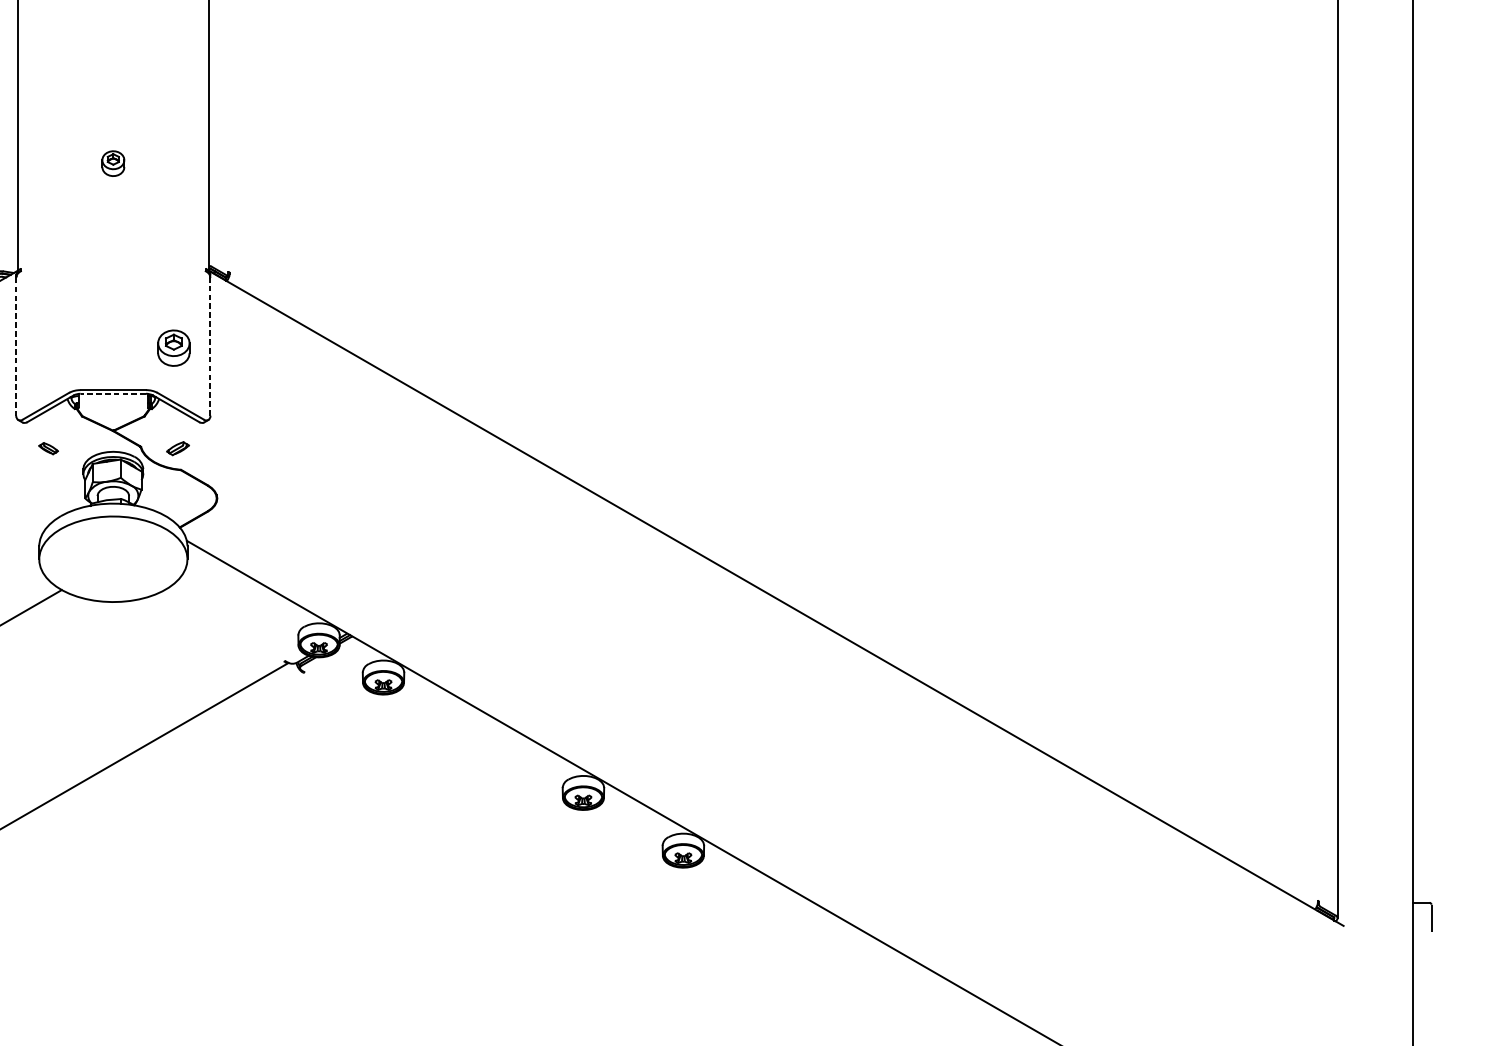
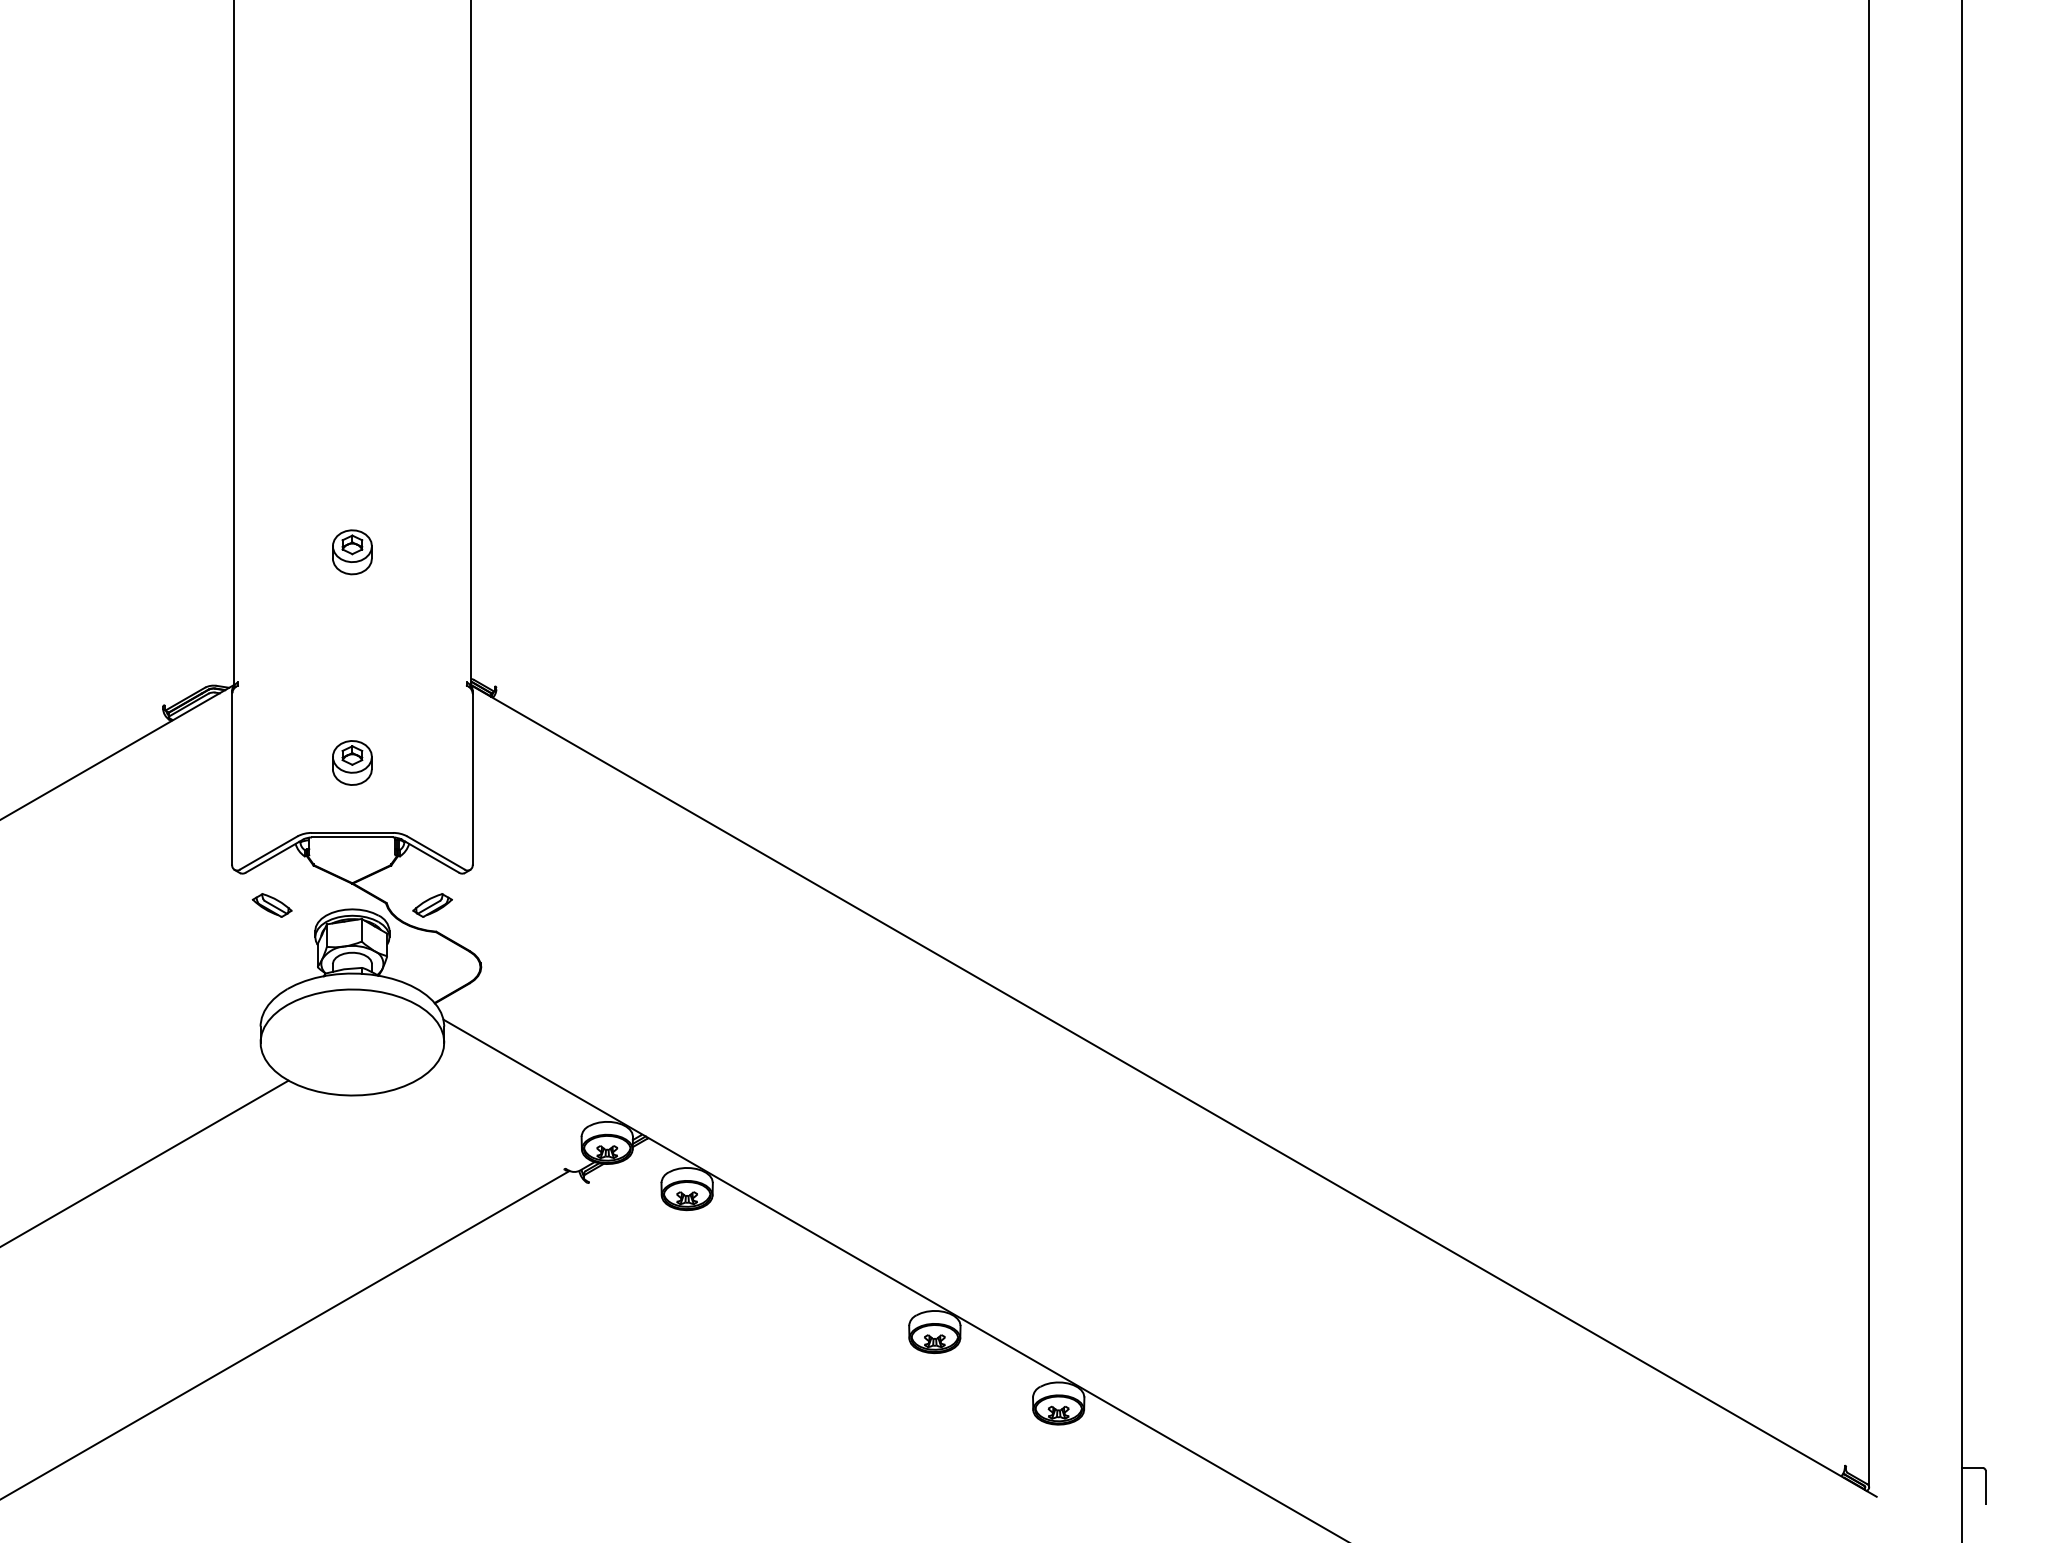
part: (113, 163) -> (352, 552), size x1.43
line: (210, 346) -> (472, 778), dashed -> solid
line: (16, 347) -> (232, 779), dashed -> solid
part: (173, 347) -> (352, 762), moved
line: (112, 393) -> (351, 837), dashed -> solid
part: (48, 448) -> (271, 905), size x1.67
part: (177, 448) -> (432, 905), size x1.43

